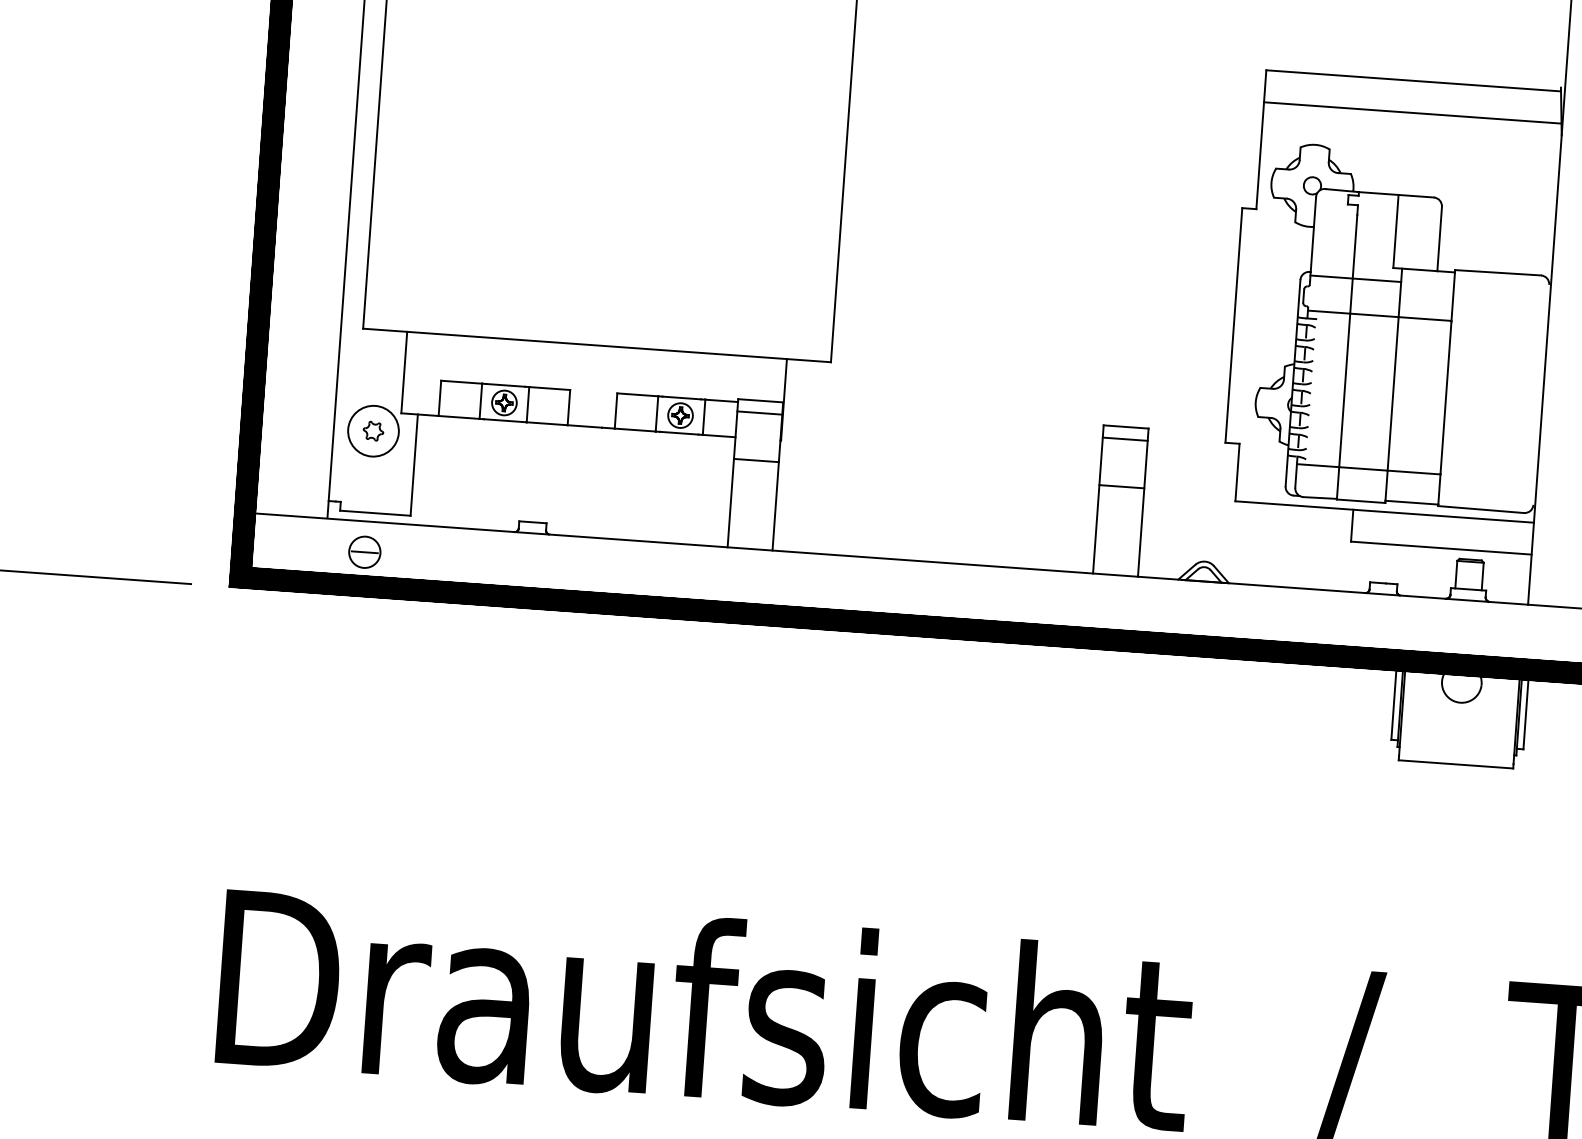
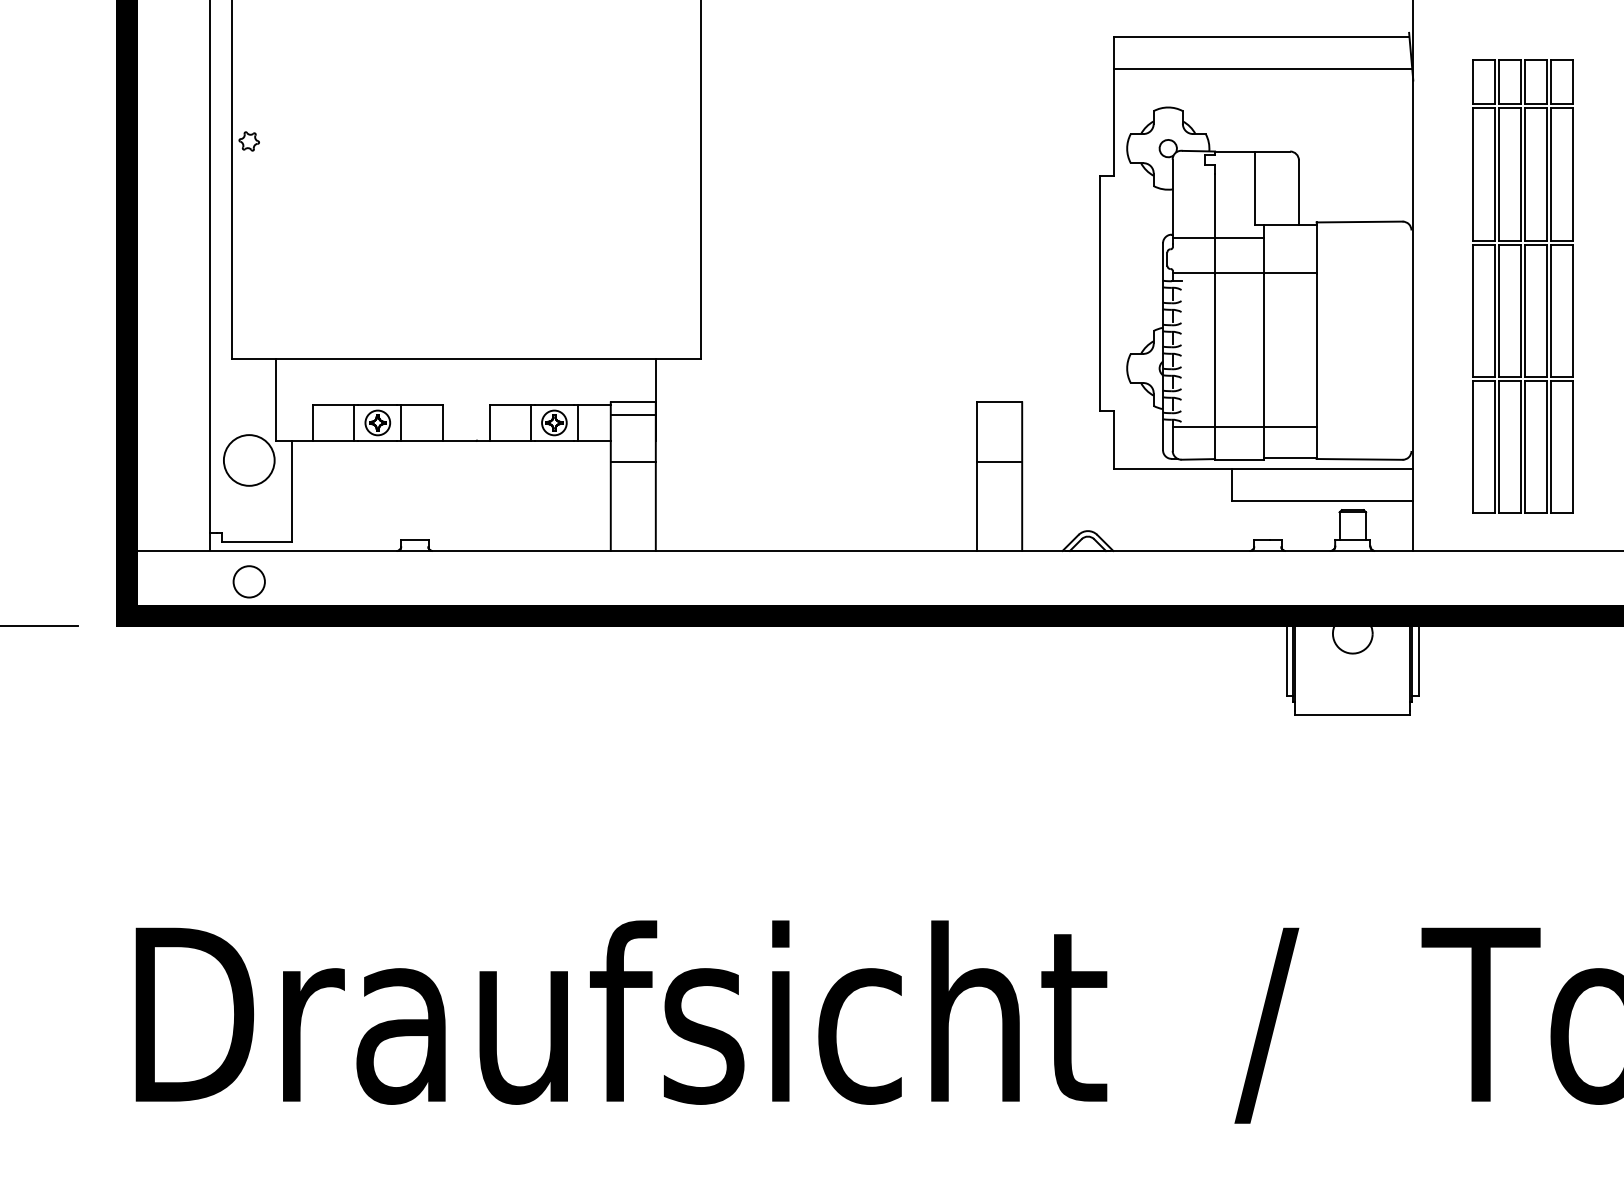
part: (372, 431) -> (248, 141), moved
line: (1125, 439) -> (999, 414), removed
line: (365, 551) -> (249, 581), removed

